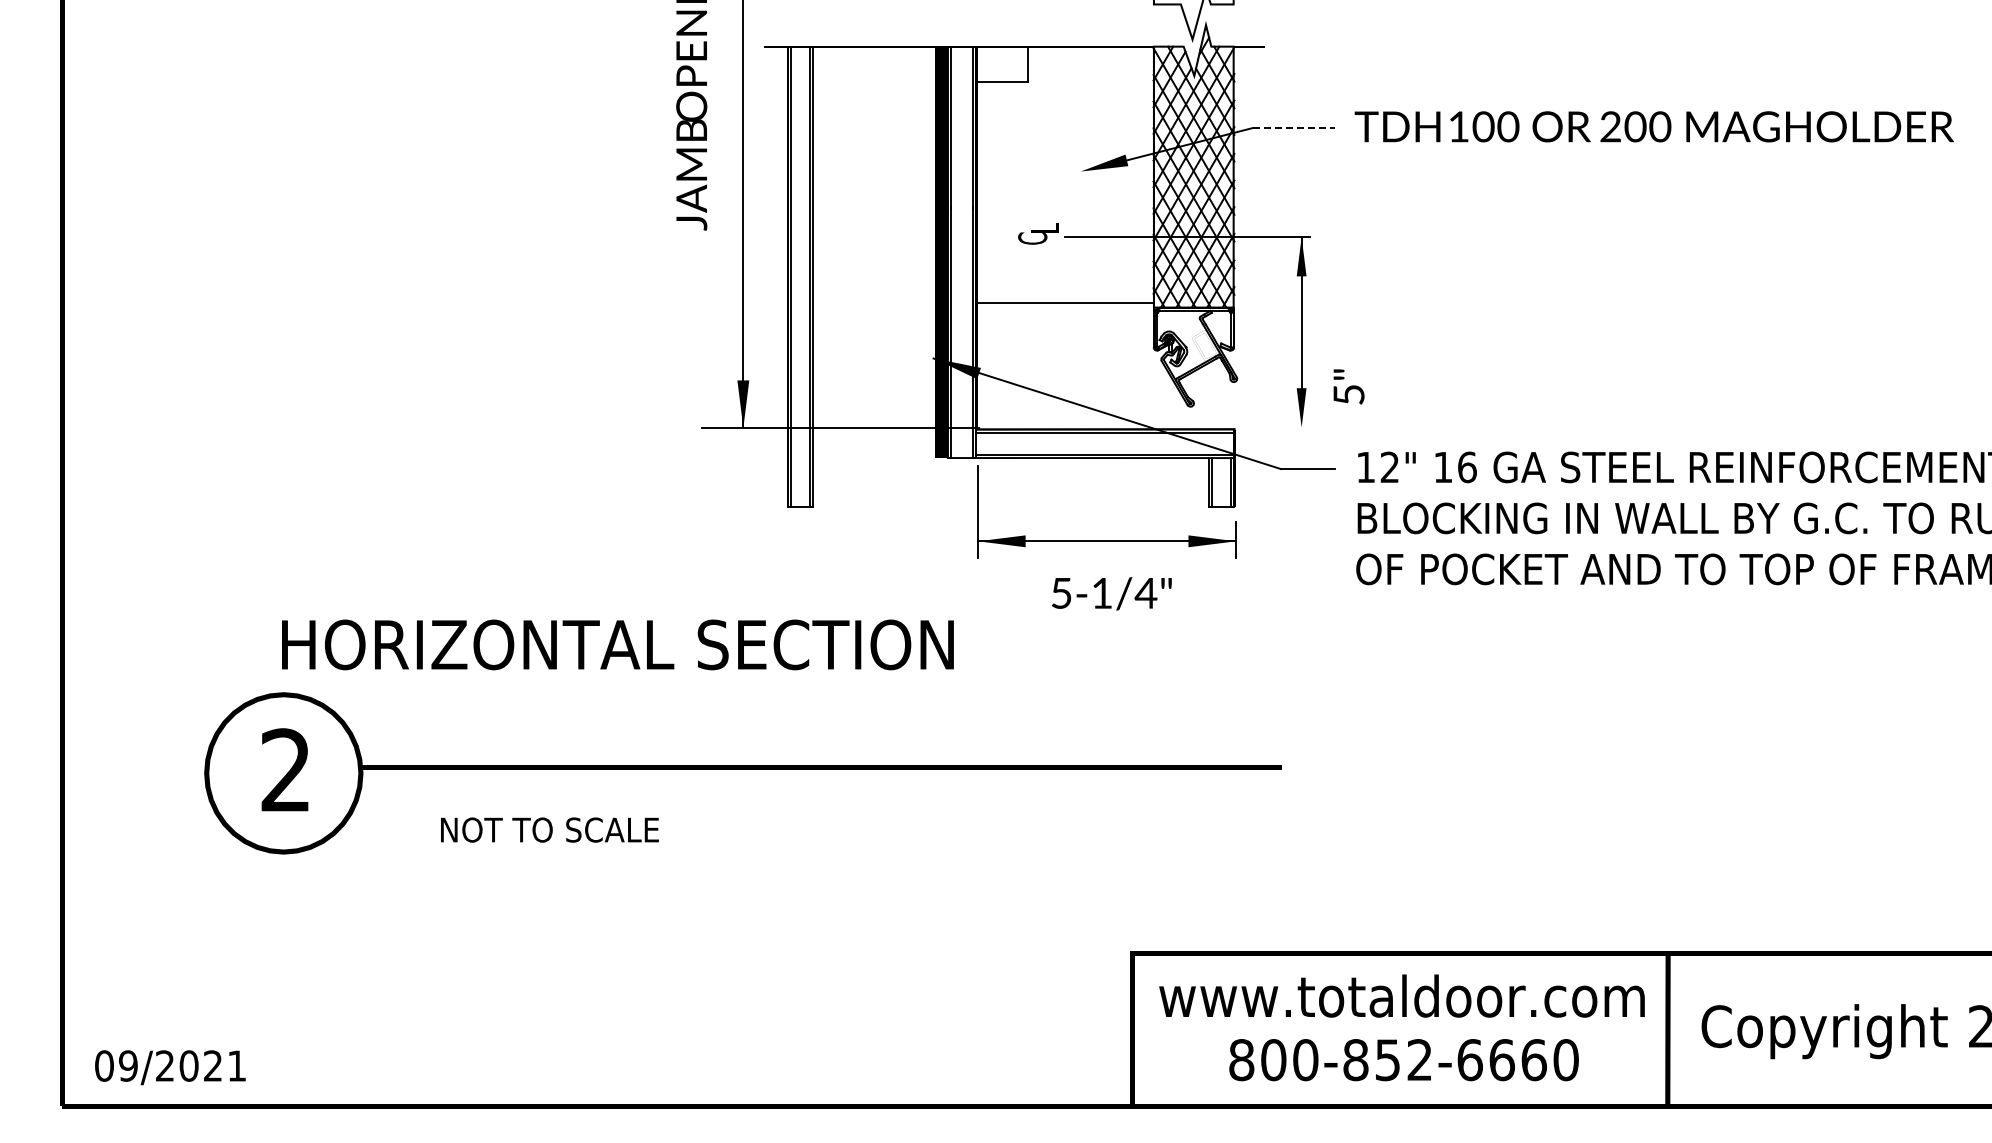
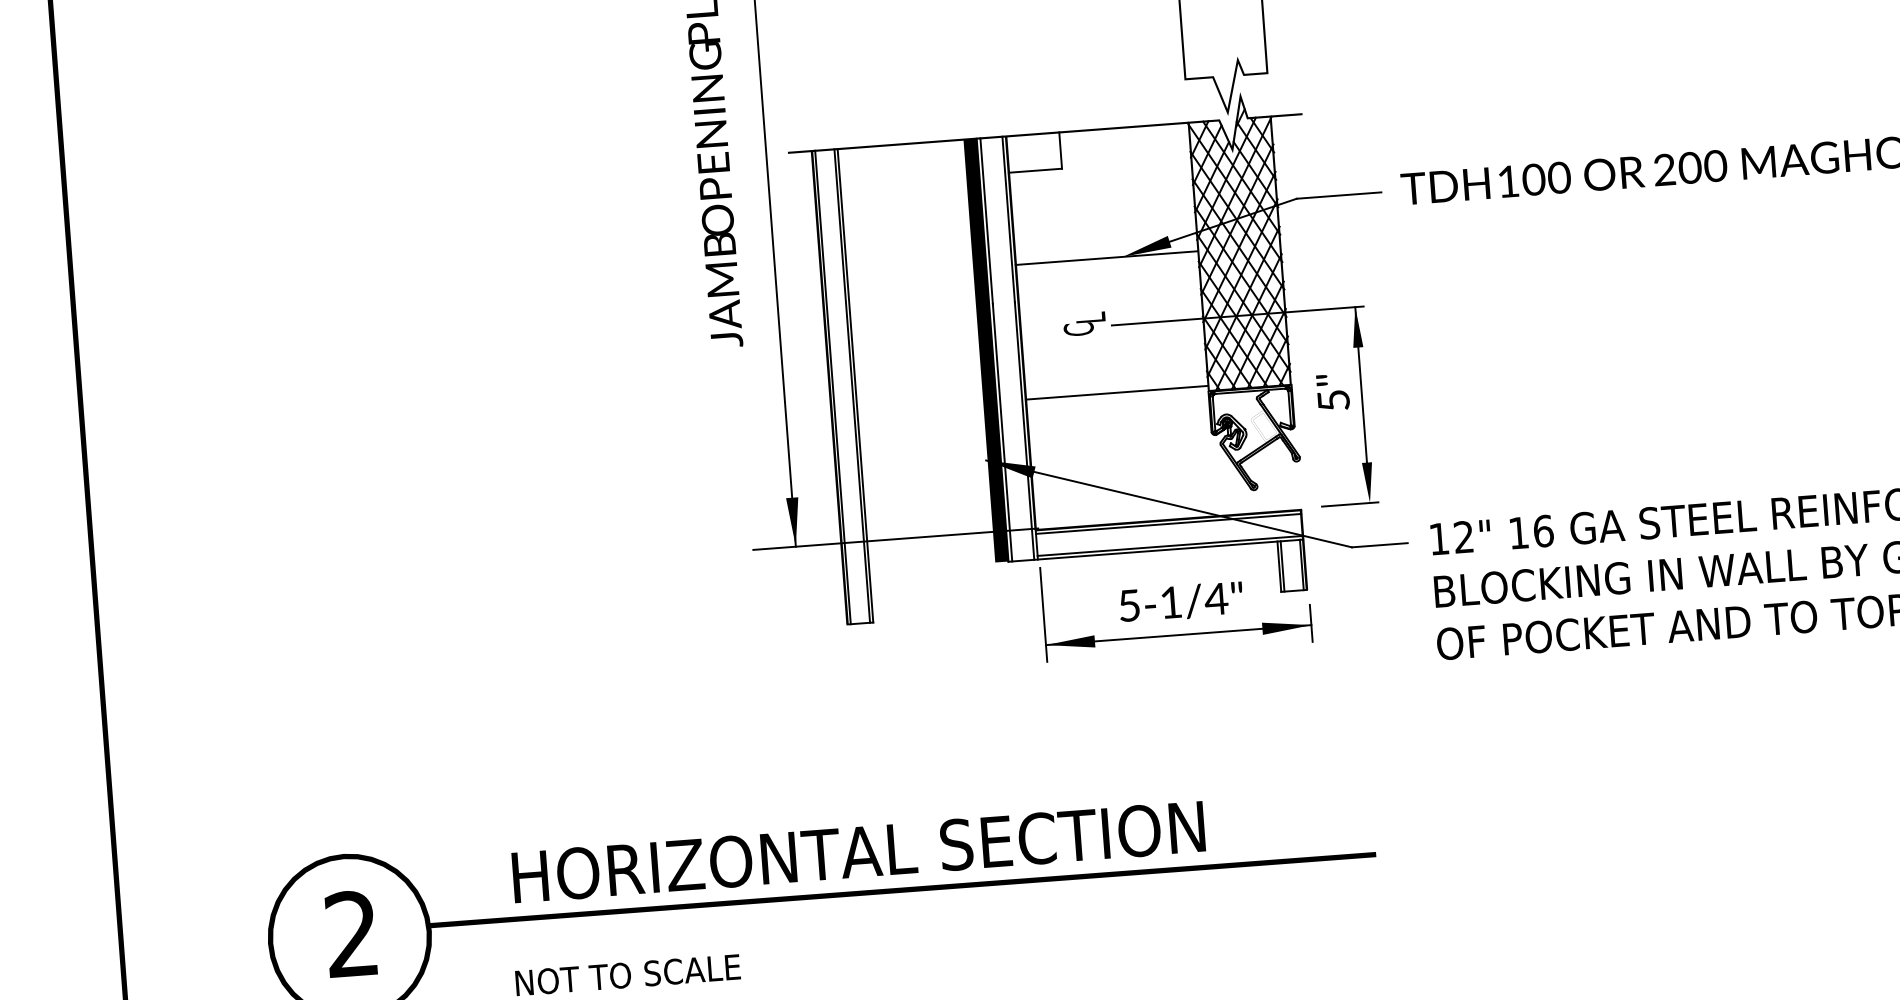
line: (1294, 128) -> (1339, 196), dashed -> solid
line: (1064, 171) -> (1106, 258), added
text: (1348, 386) -> (1332, 392), moved
line: (1281, 427) -> (1349, 504), added
text: (1111, 593) -> (1180, 602), moved
text: (617, 644) -> (858, 851), moved

